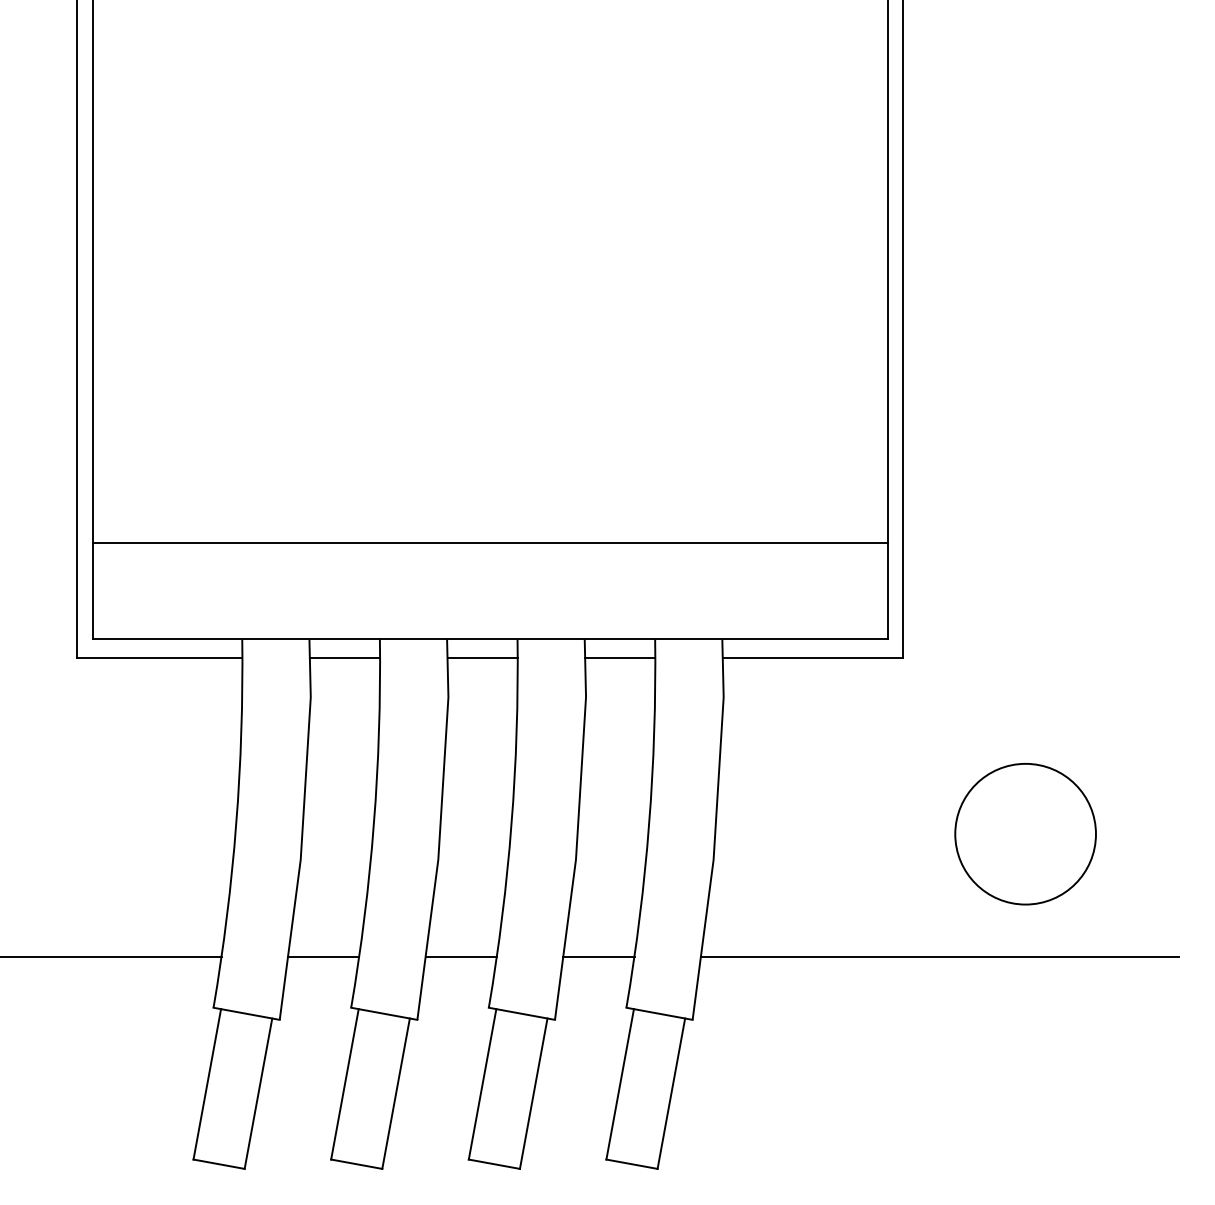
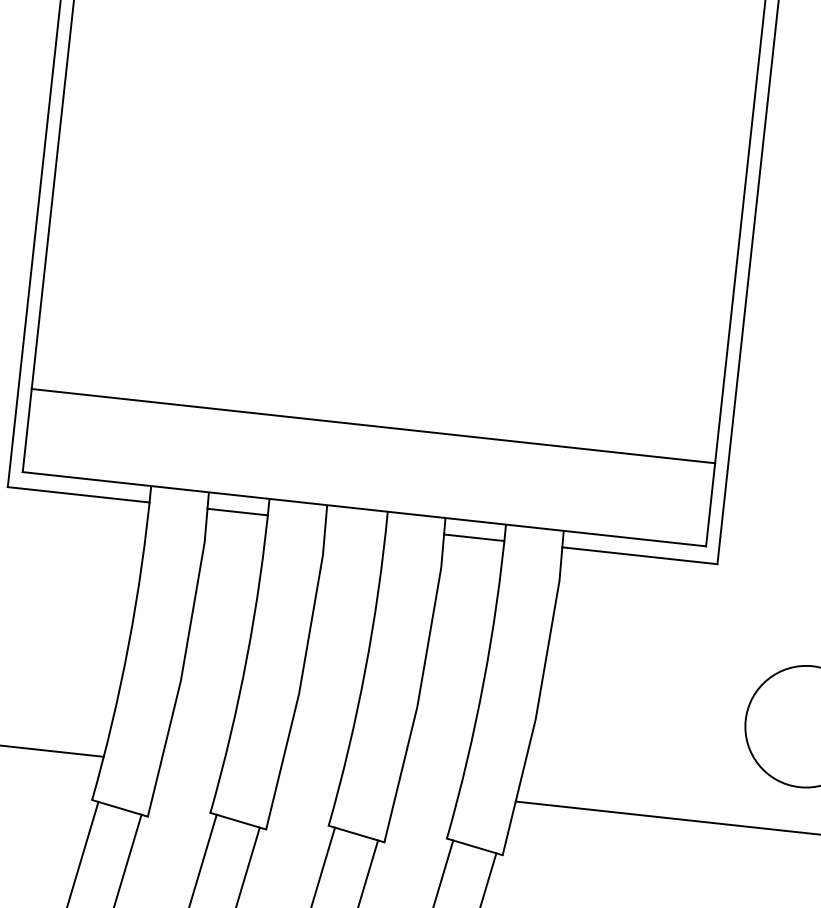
line: (482, 658) -> (355, 525), removed
line: (323, 956) -> (191, 766), removed
line: (460, 956) -> (309, 779), removed
line: (598, 956) -> (427, 791), removed

